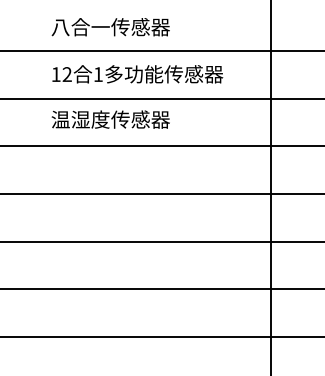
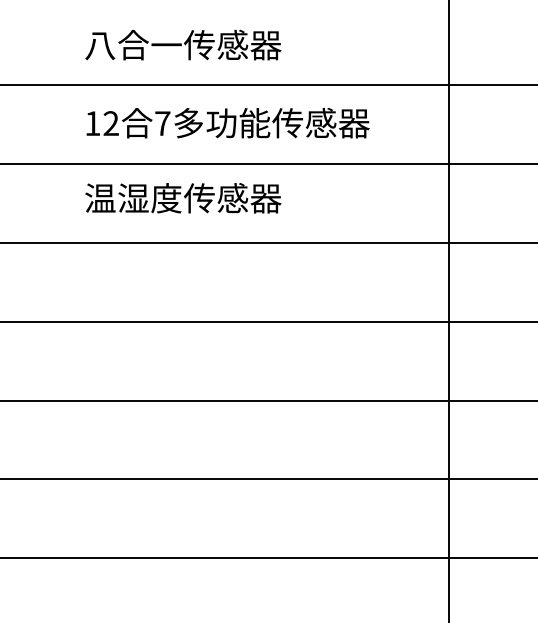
text: (98, 74) -> (162, 123), 1 -> 7

